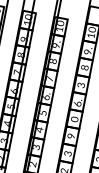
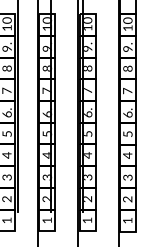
text: (81, 84) -> (127, 90), 3 -> 7
text: (74, 118) -> (127, 133), 0 -> 5
text: (71, 136) -> (127, 155), 9 -> 4

